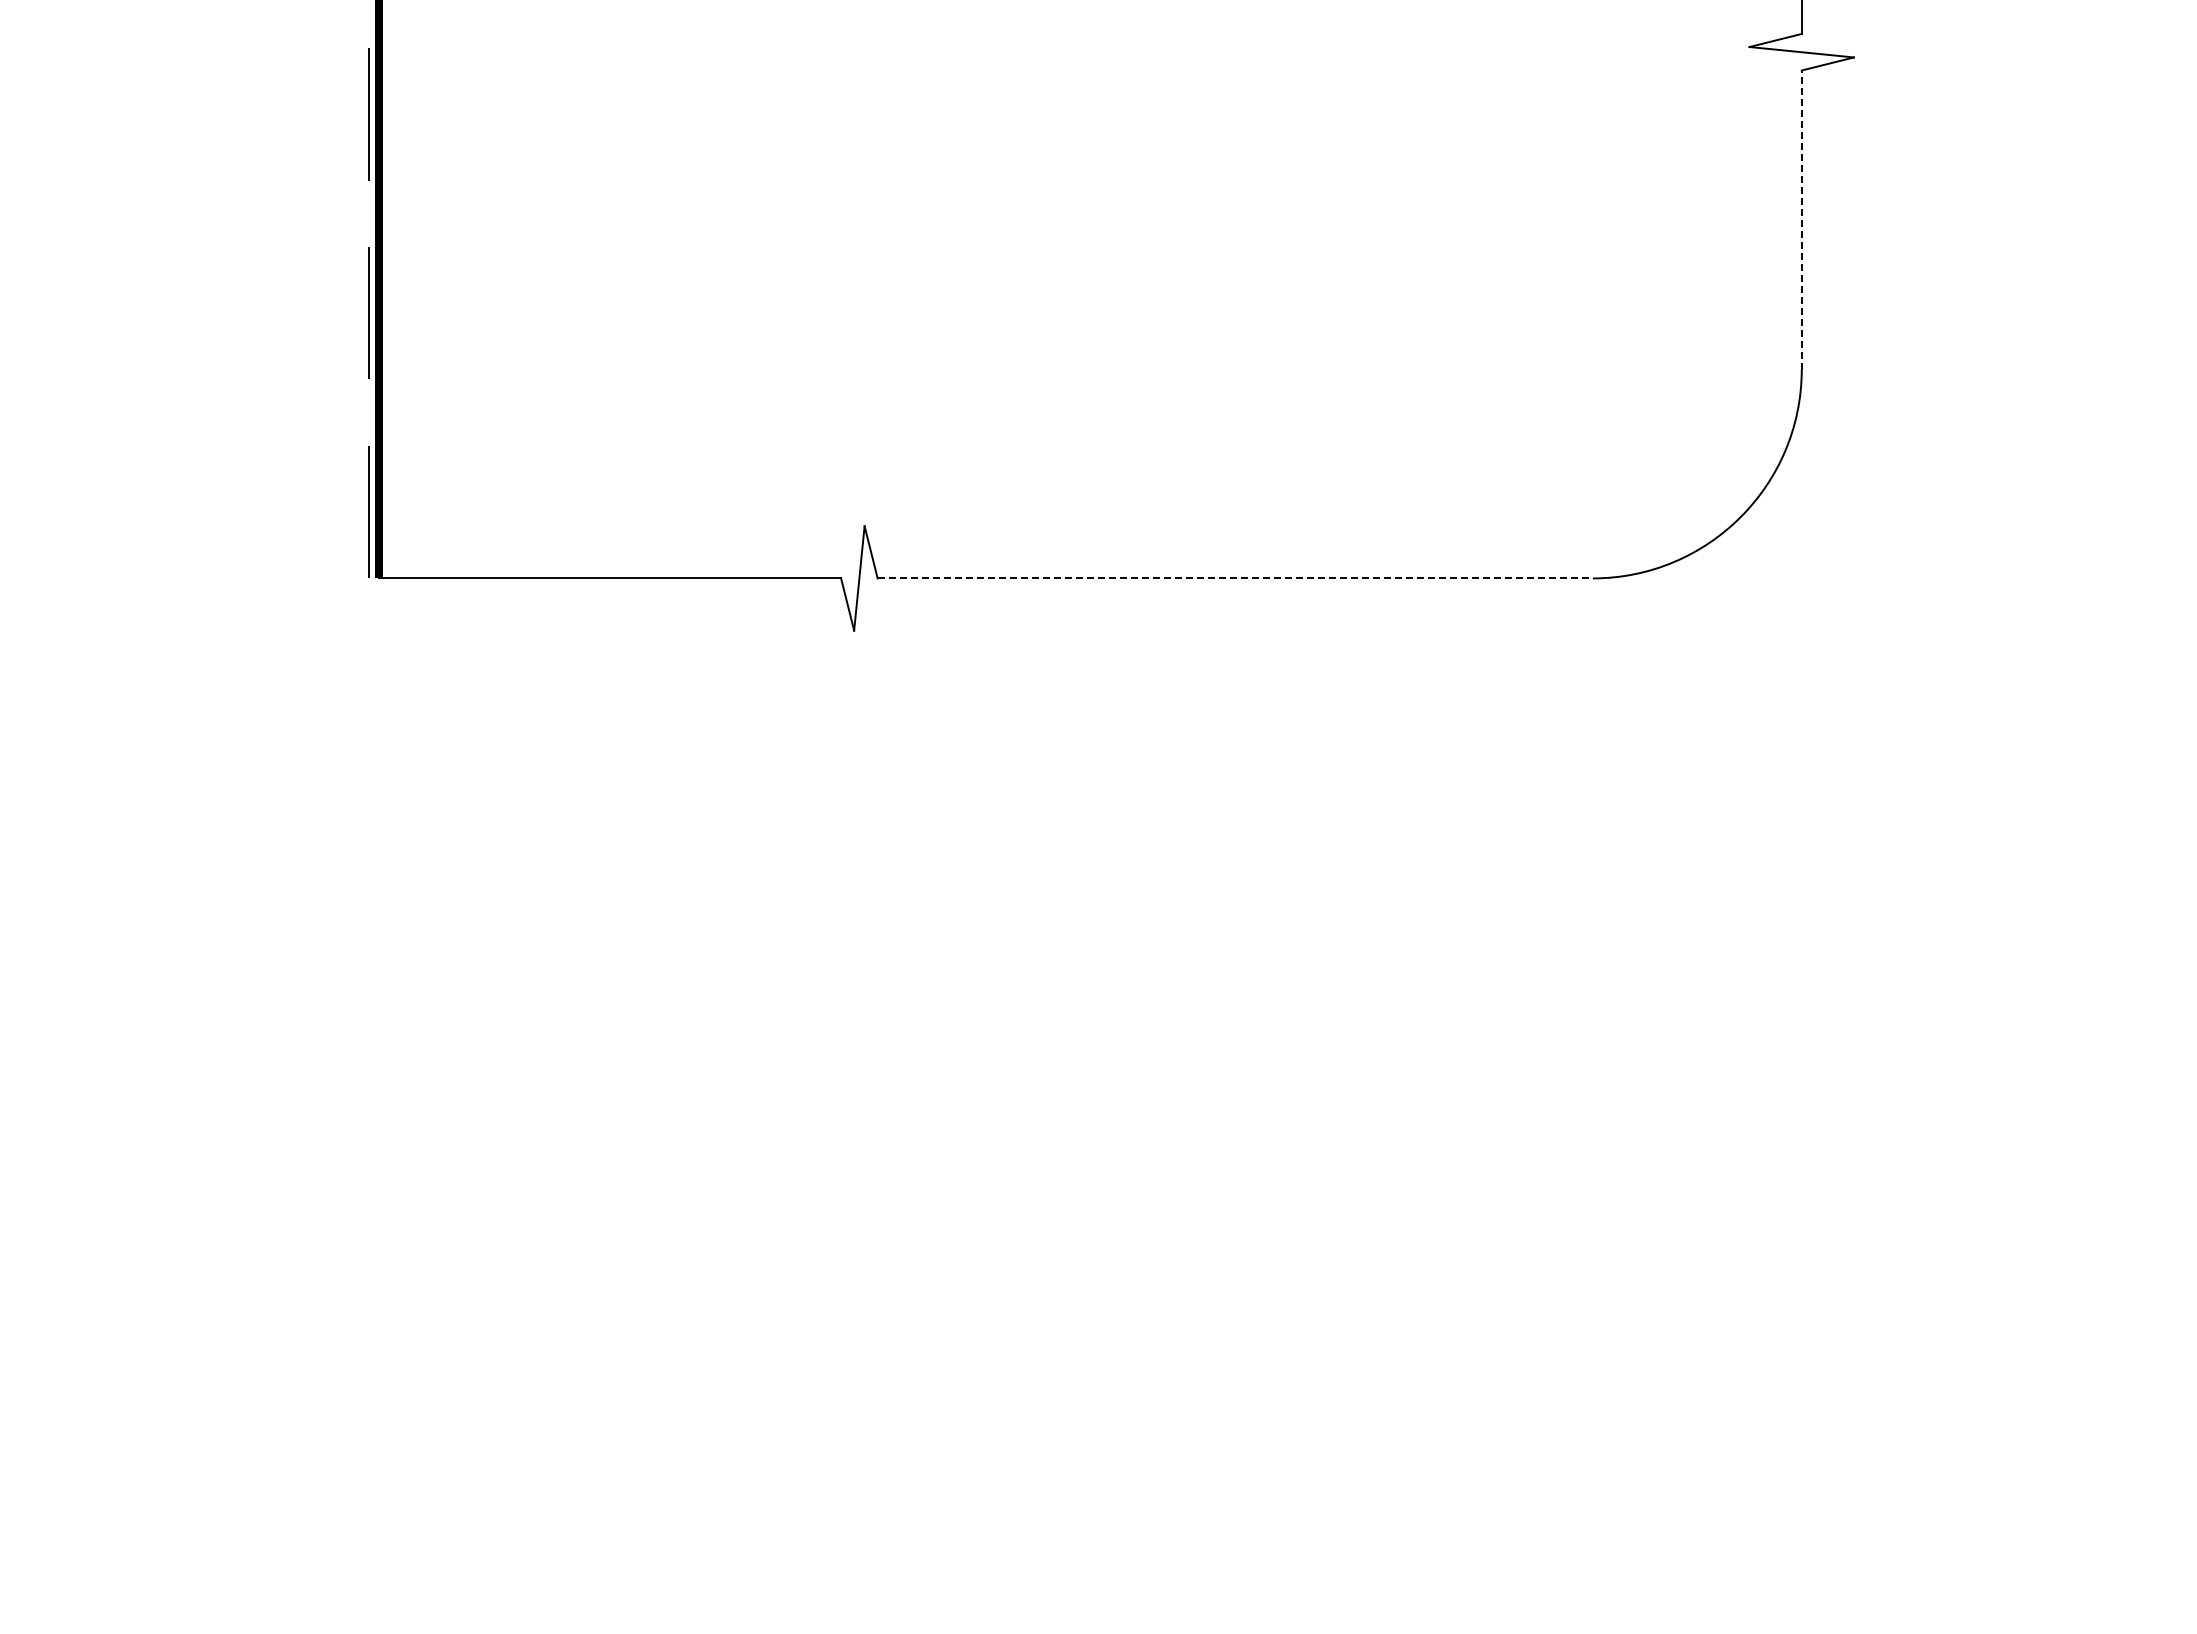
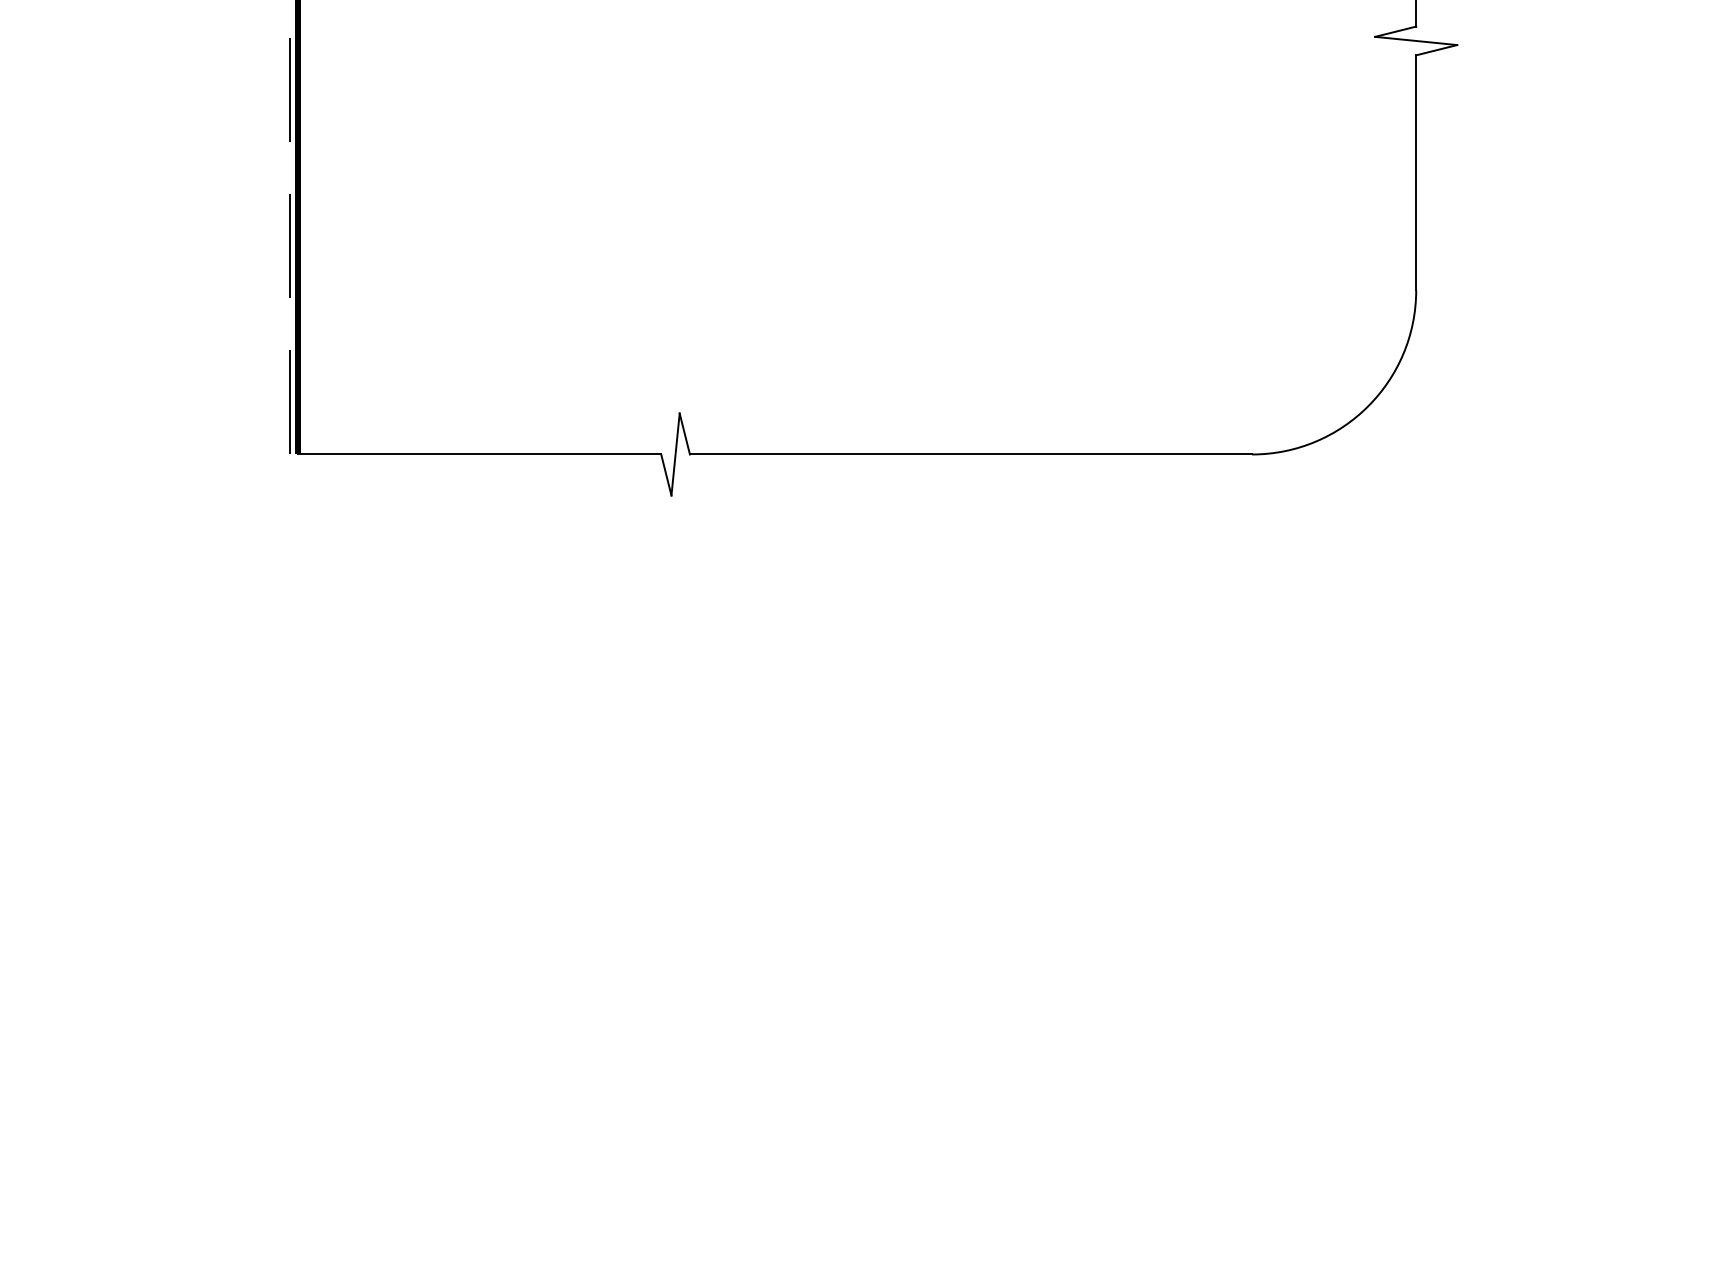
line: (1801, 220) -> (1415, 173), dashed -> solid
line: (1235, 578) -> (971, 454), dashed -> solid

